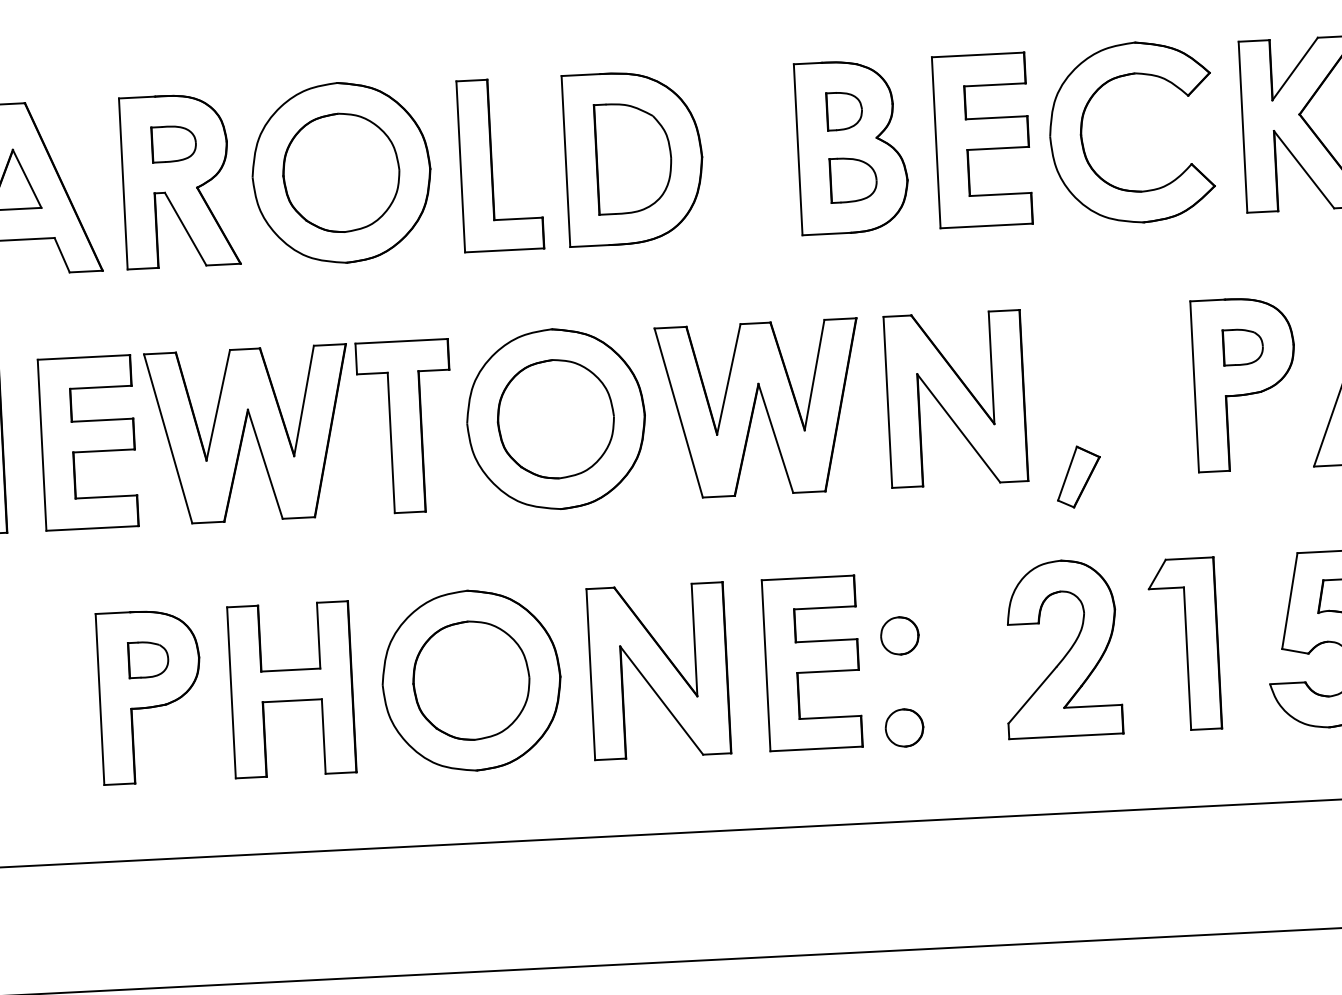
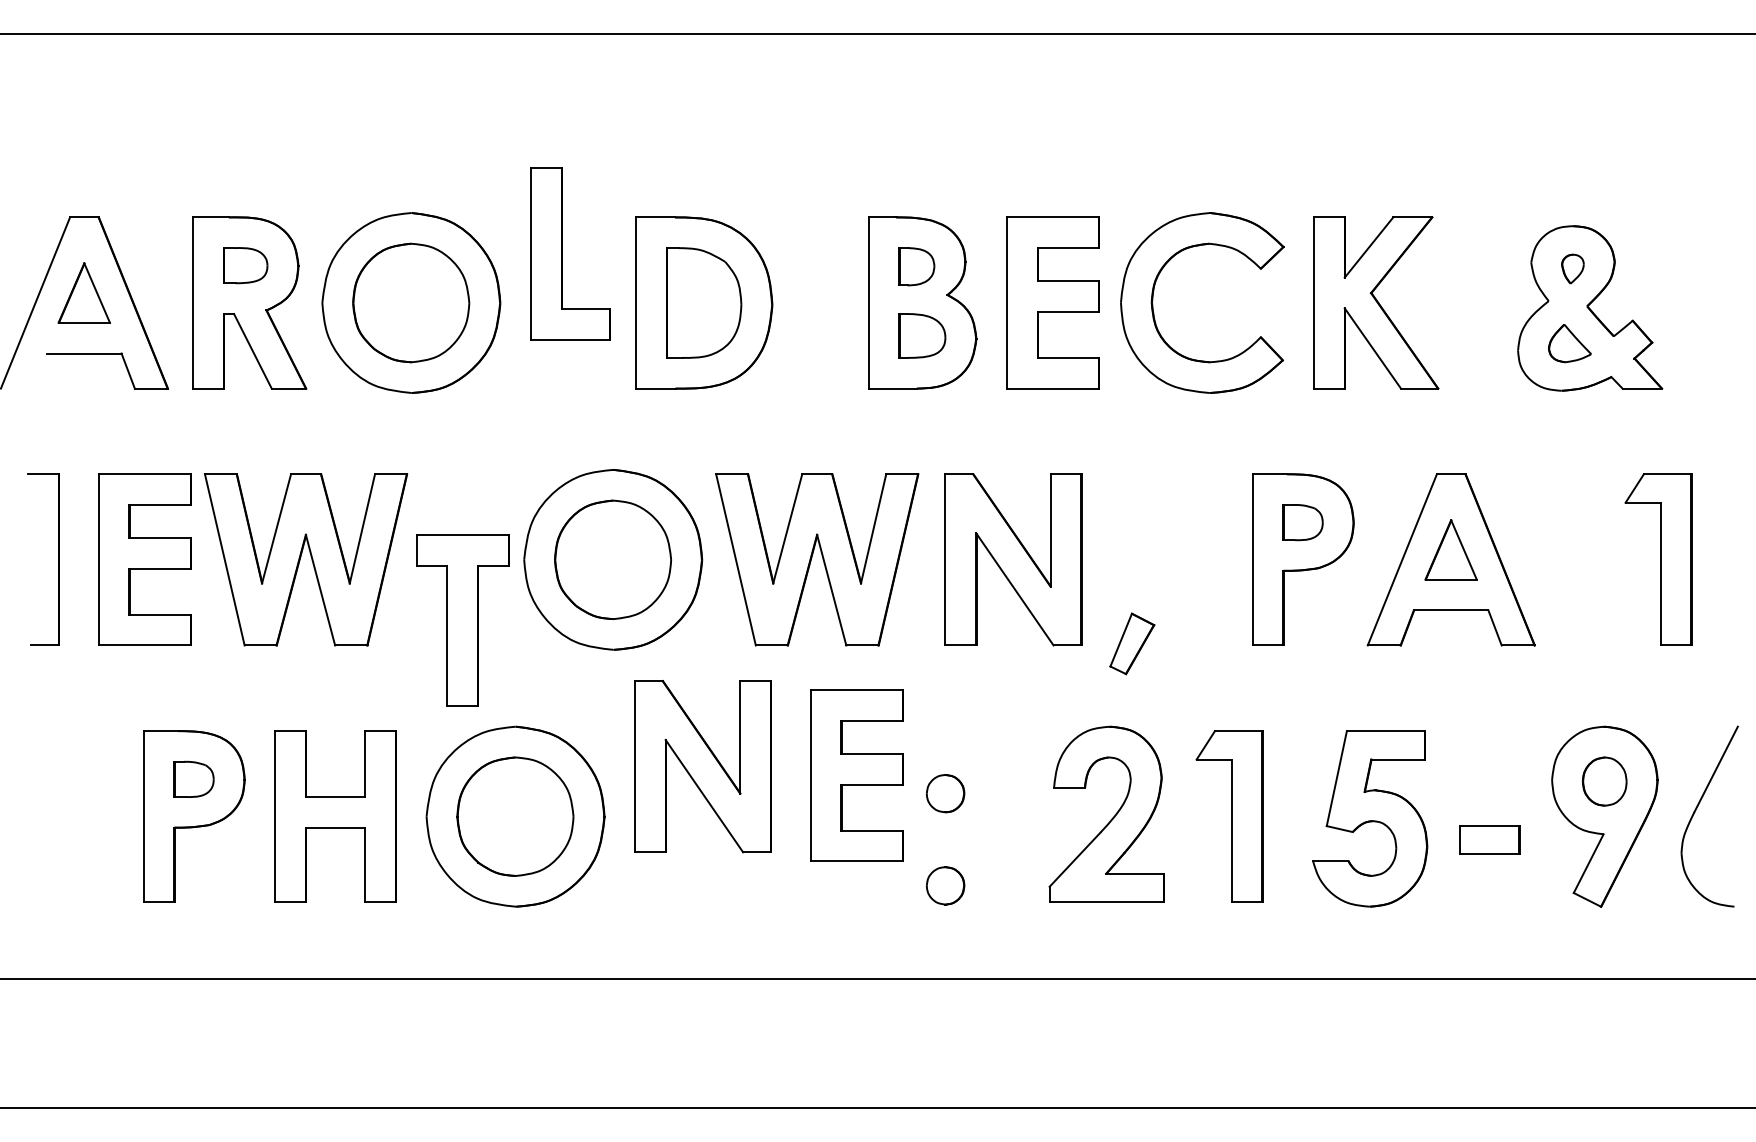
part: (492, 164) -> (562, 253), moved
part: (405, 426) -> (462, 620), moved
part: (812, 663) -> (856, 775), moved
part: (658, 671) -> (702, 766), moved

